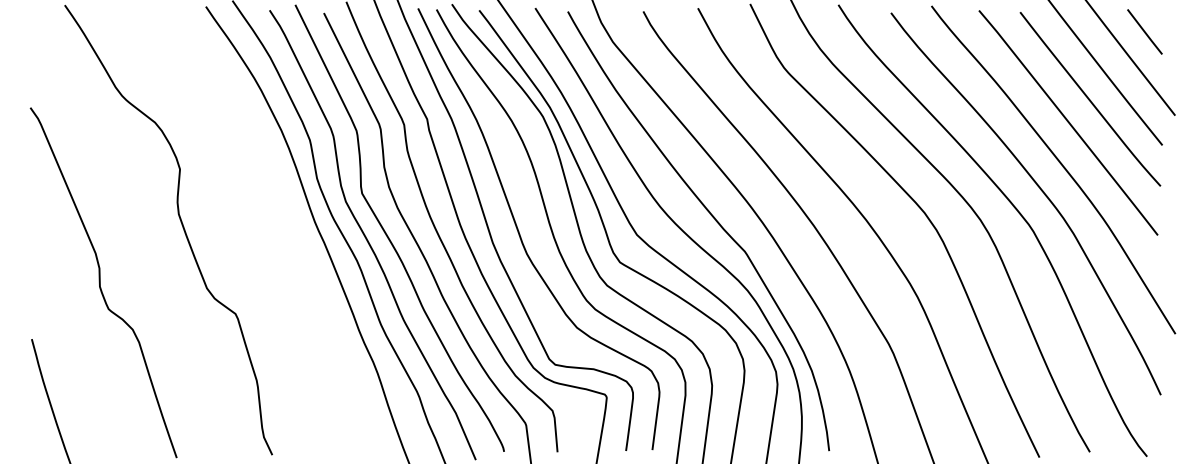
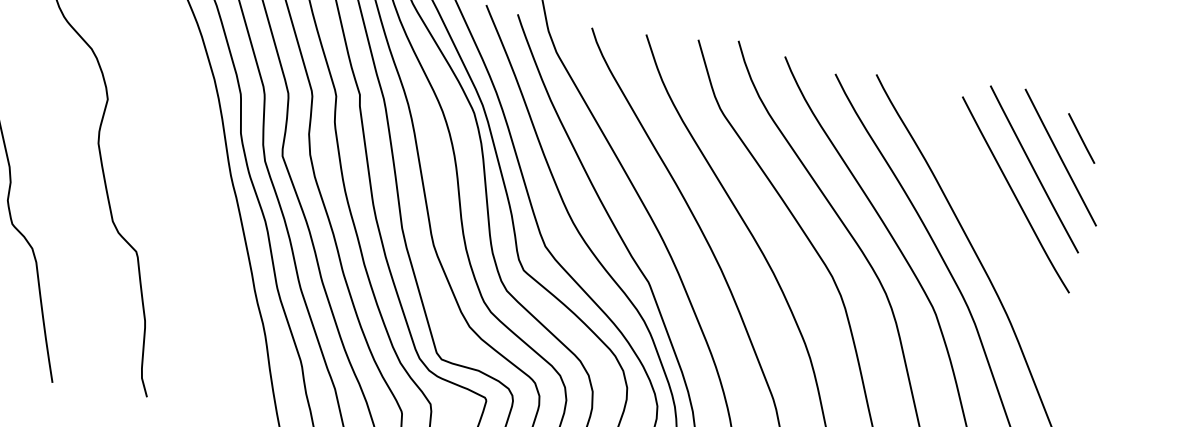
line: (1068, 122) -> (990, 213), removed

